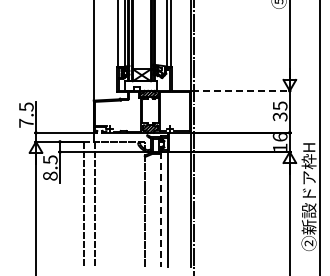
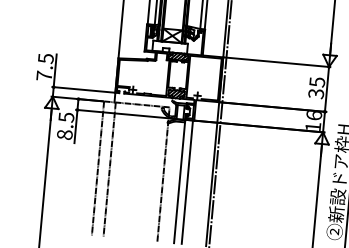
line: (241, 90) -> (277, 61), dashed -> solid
line: (160, 209) -> (179, 181), dashed -> solid

